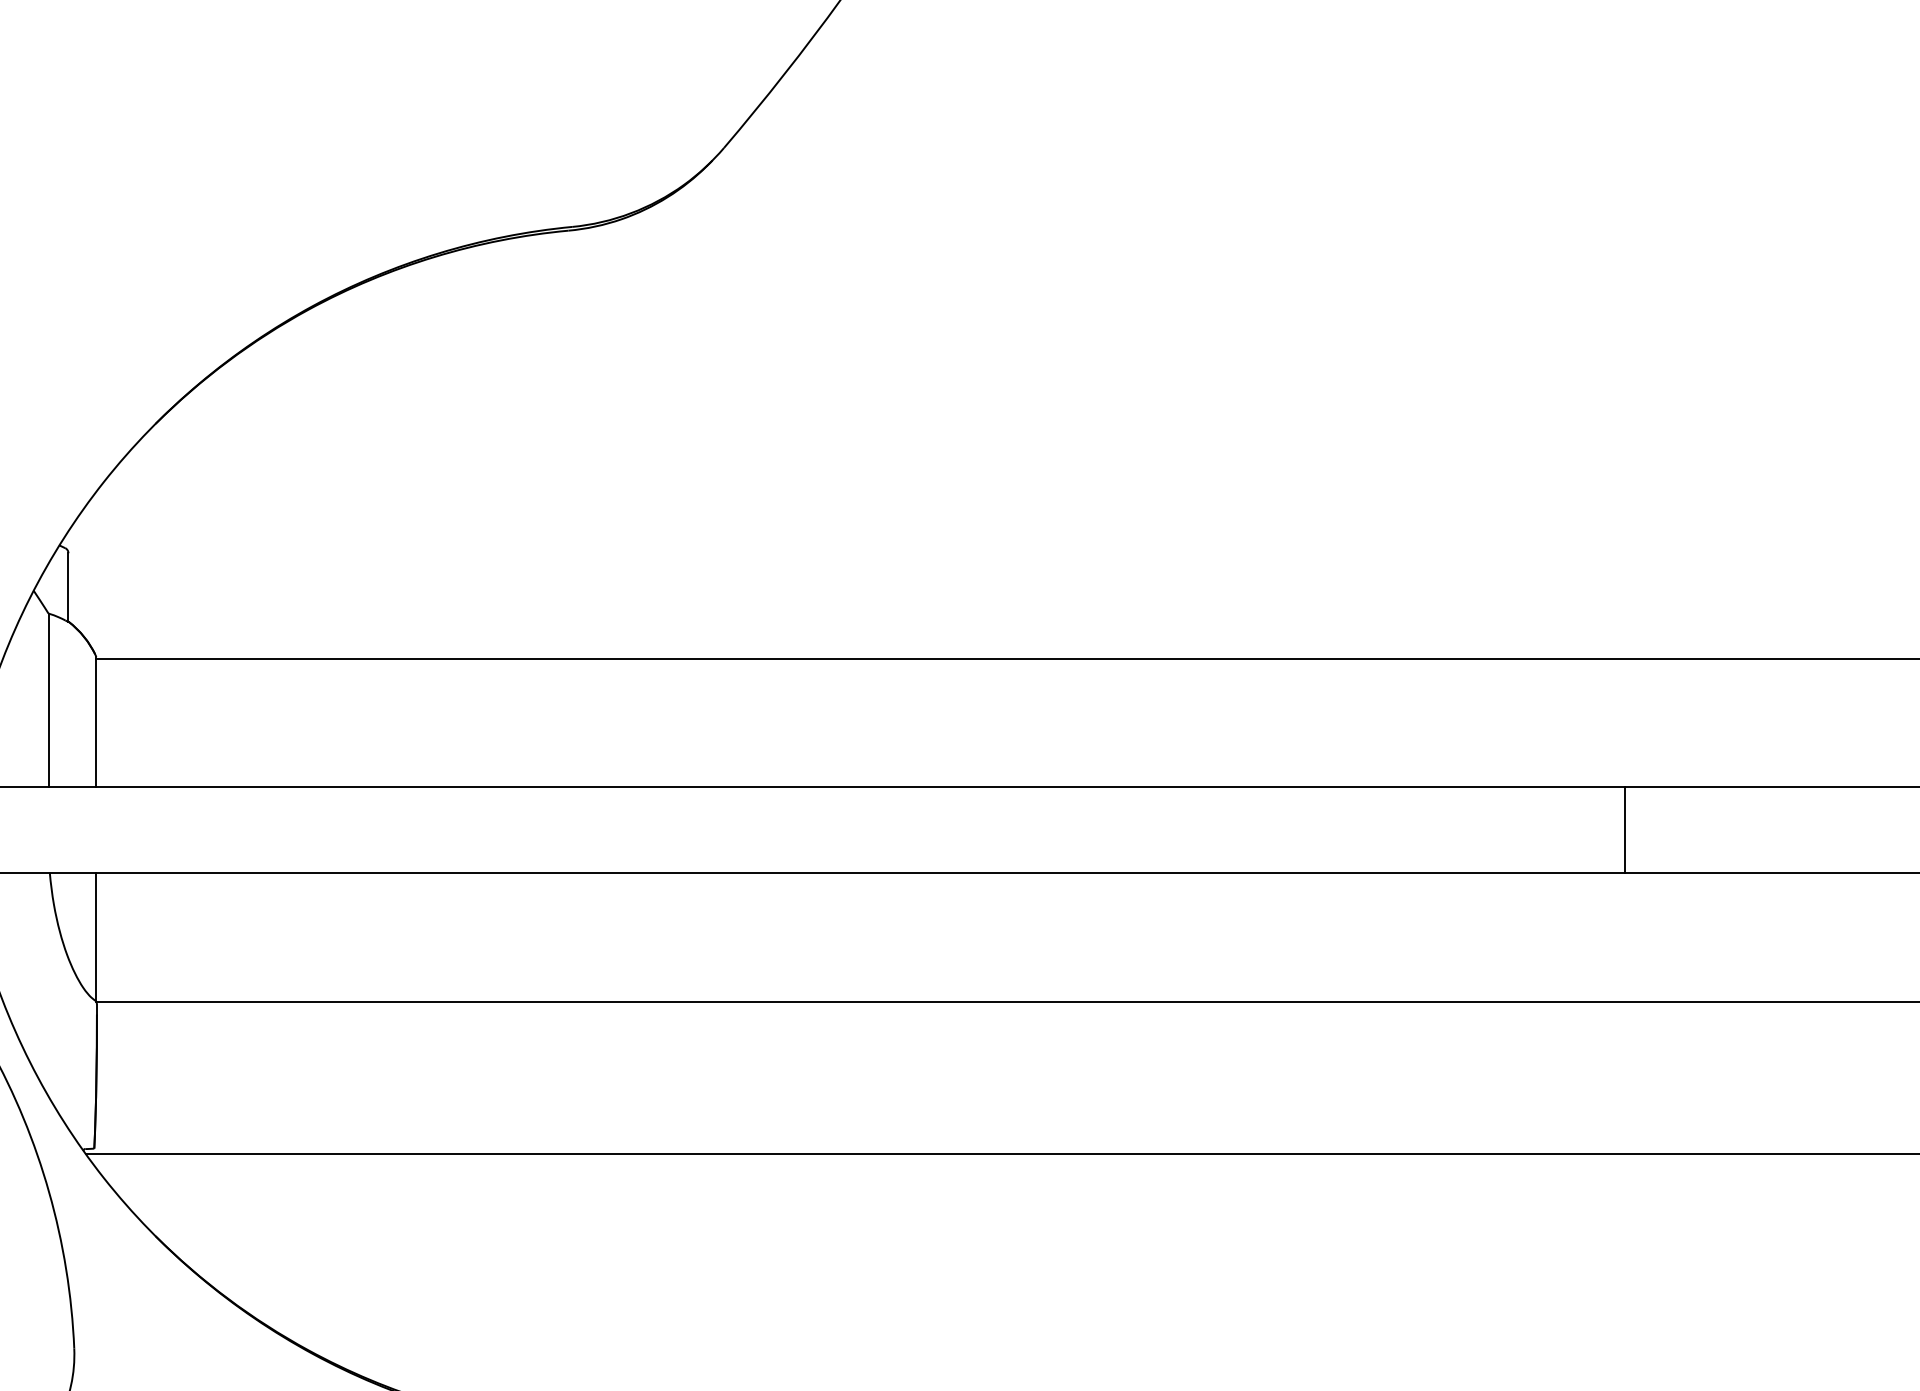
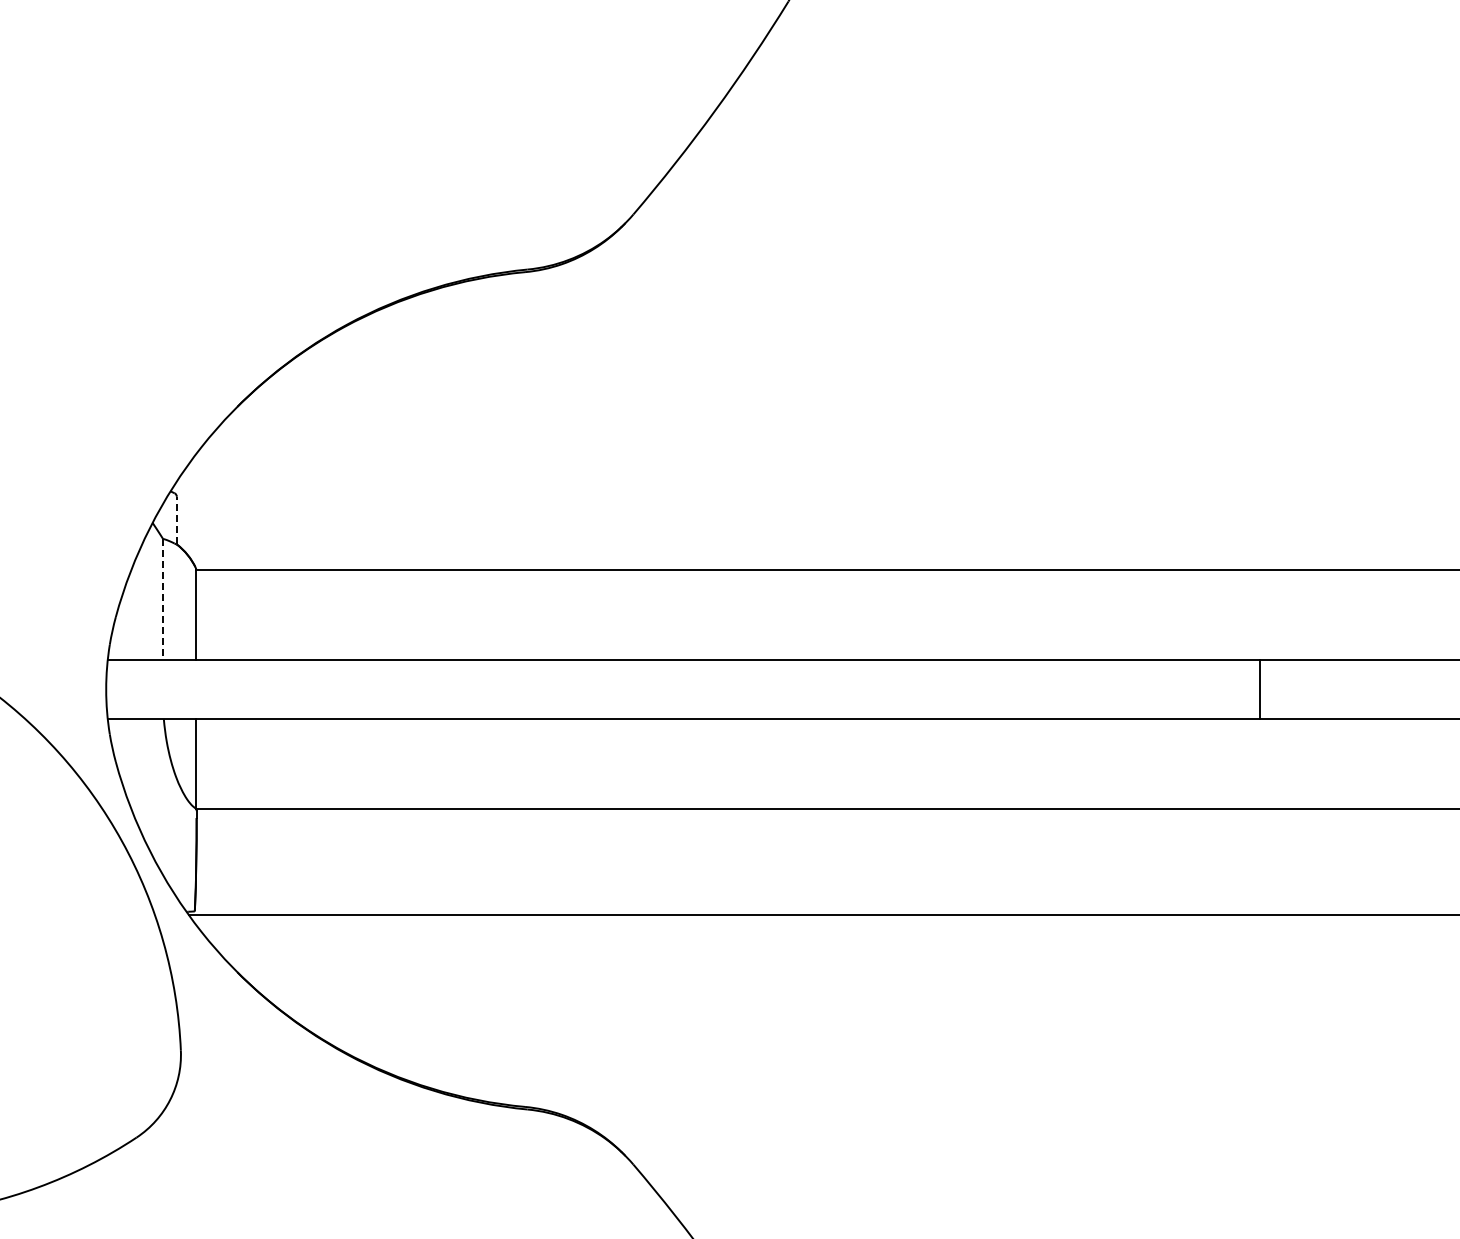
line: (67, 587) -> (176, 520), solid -> dashed
line: (47, 700) -> (162, 599), solid -> dashed

